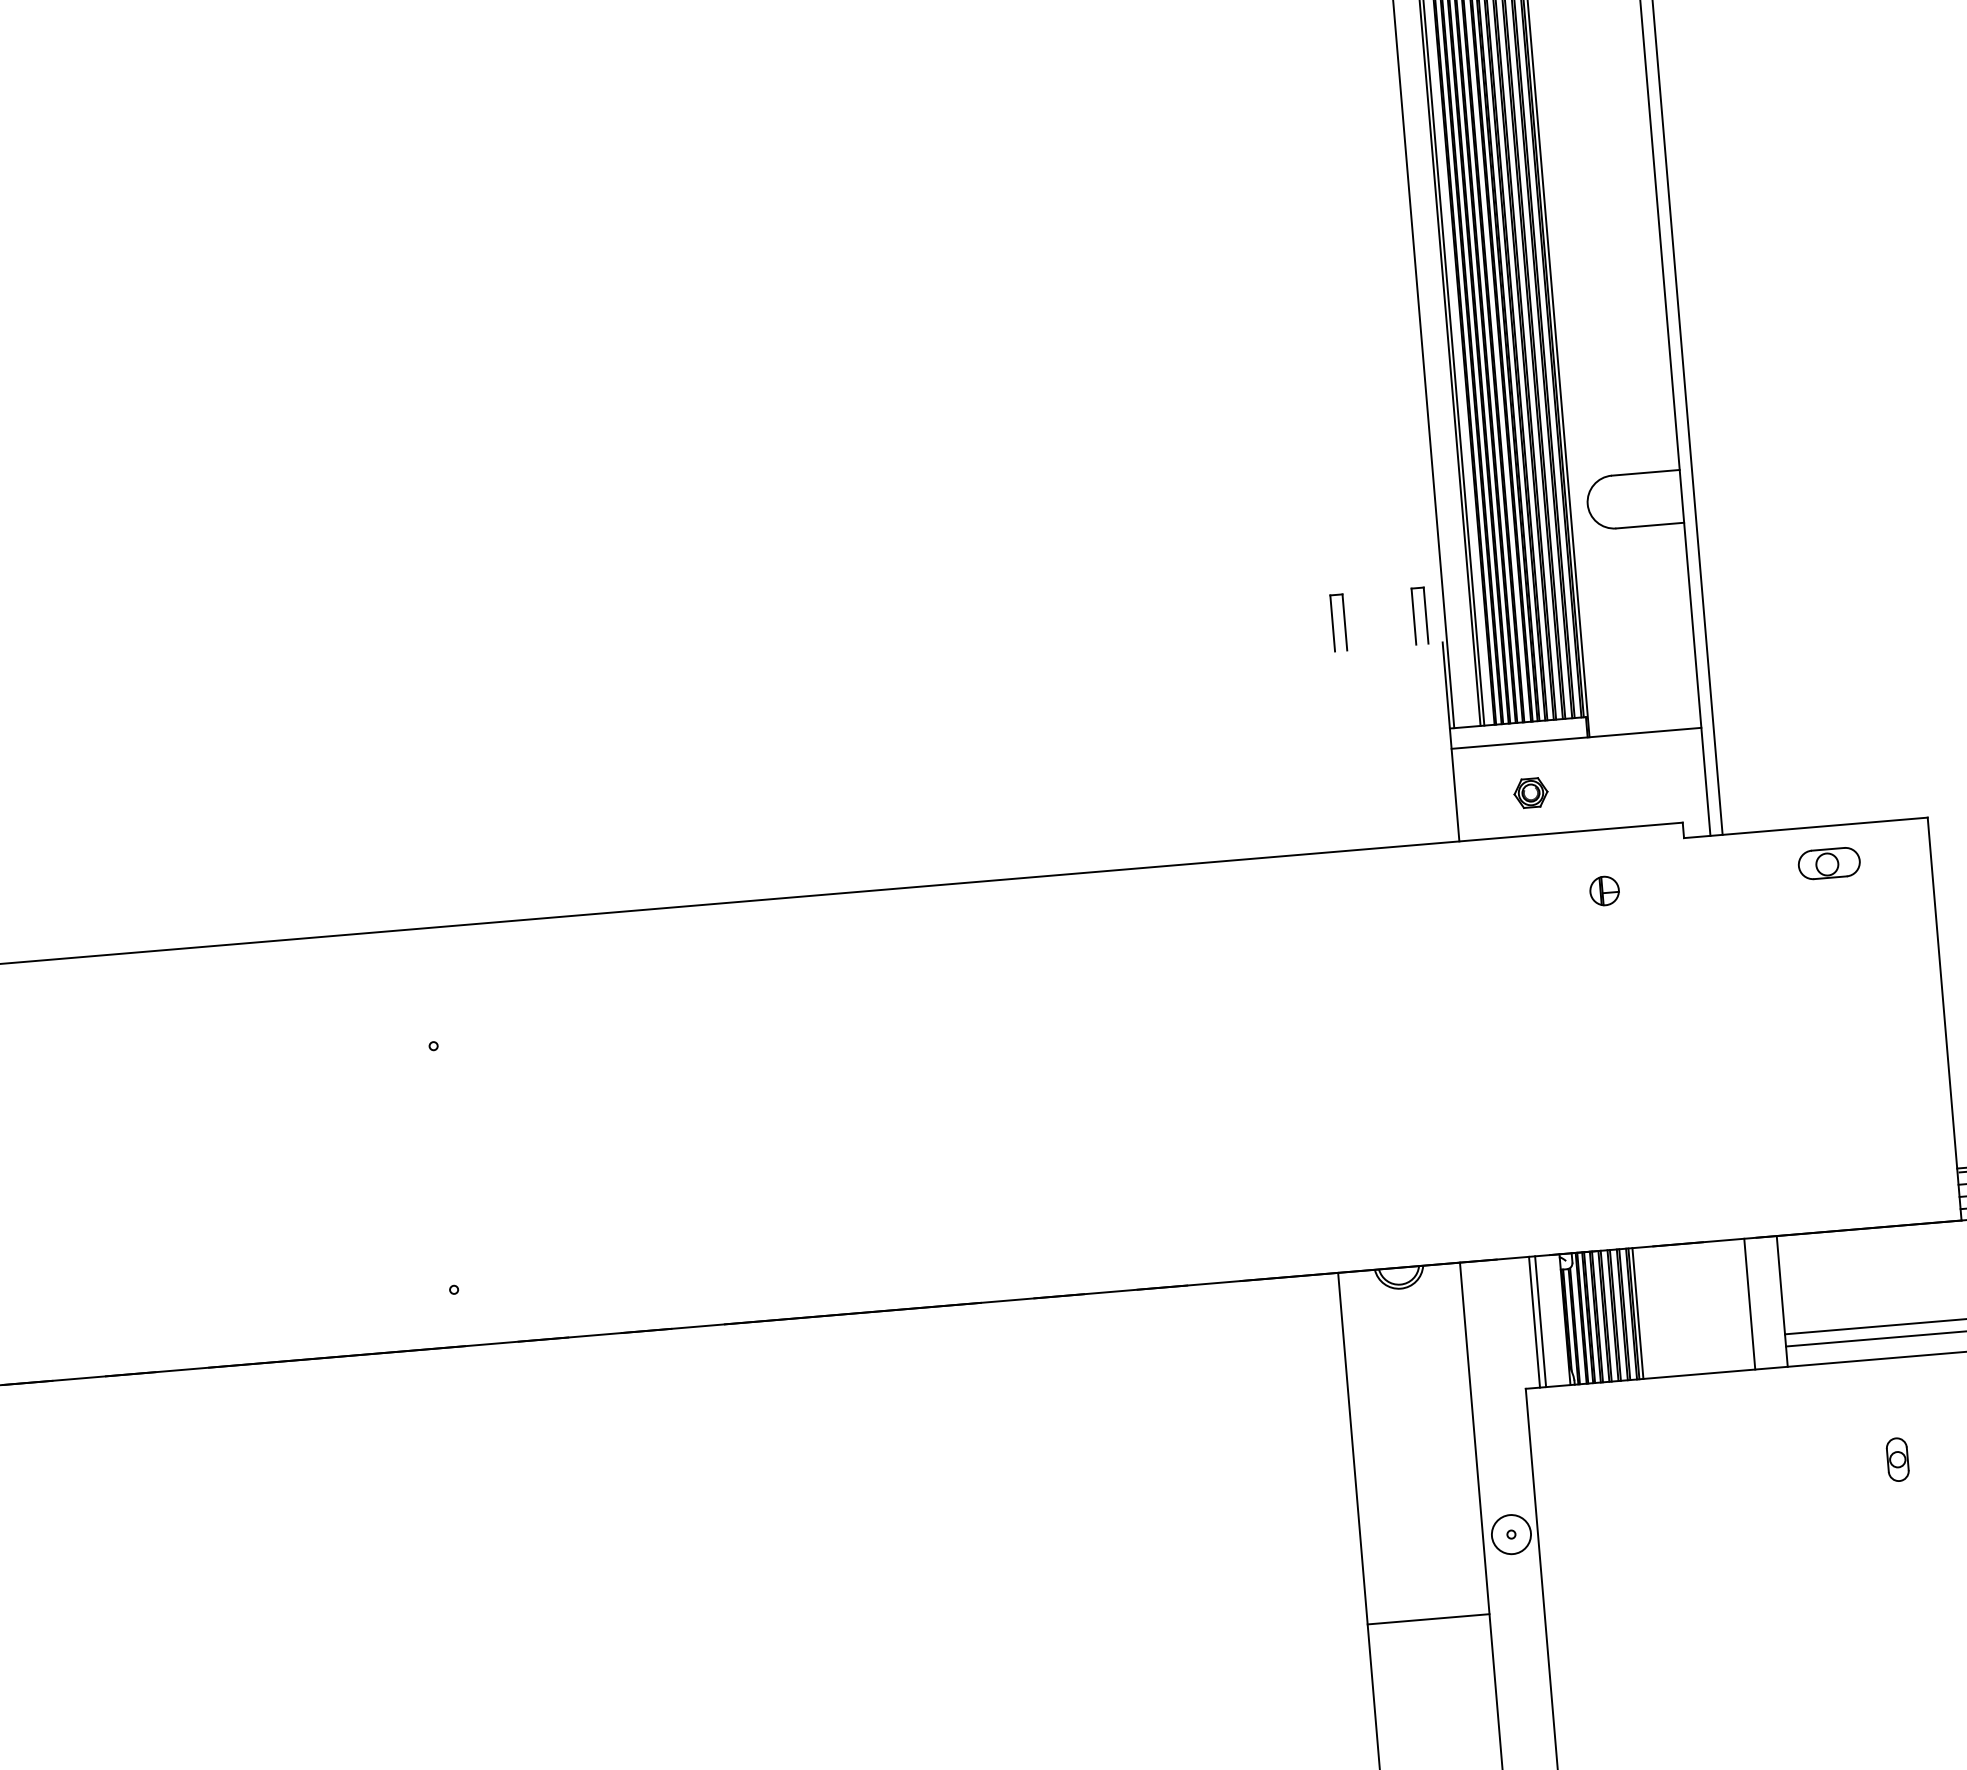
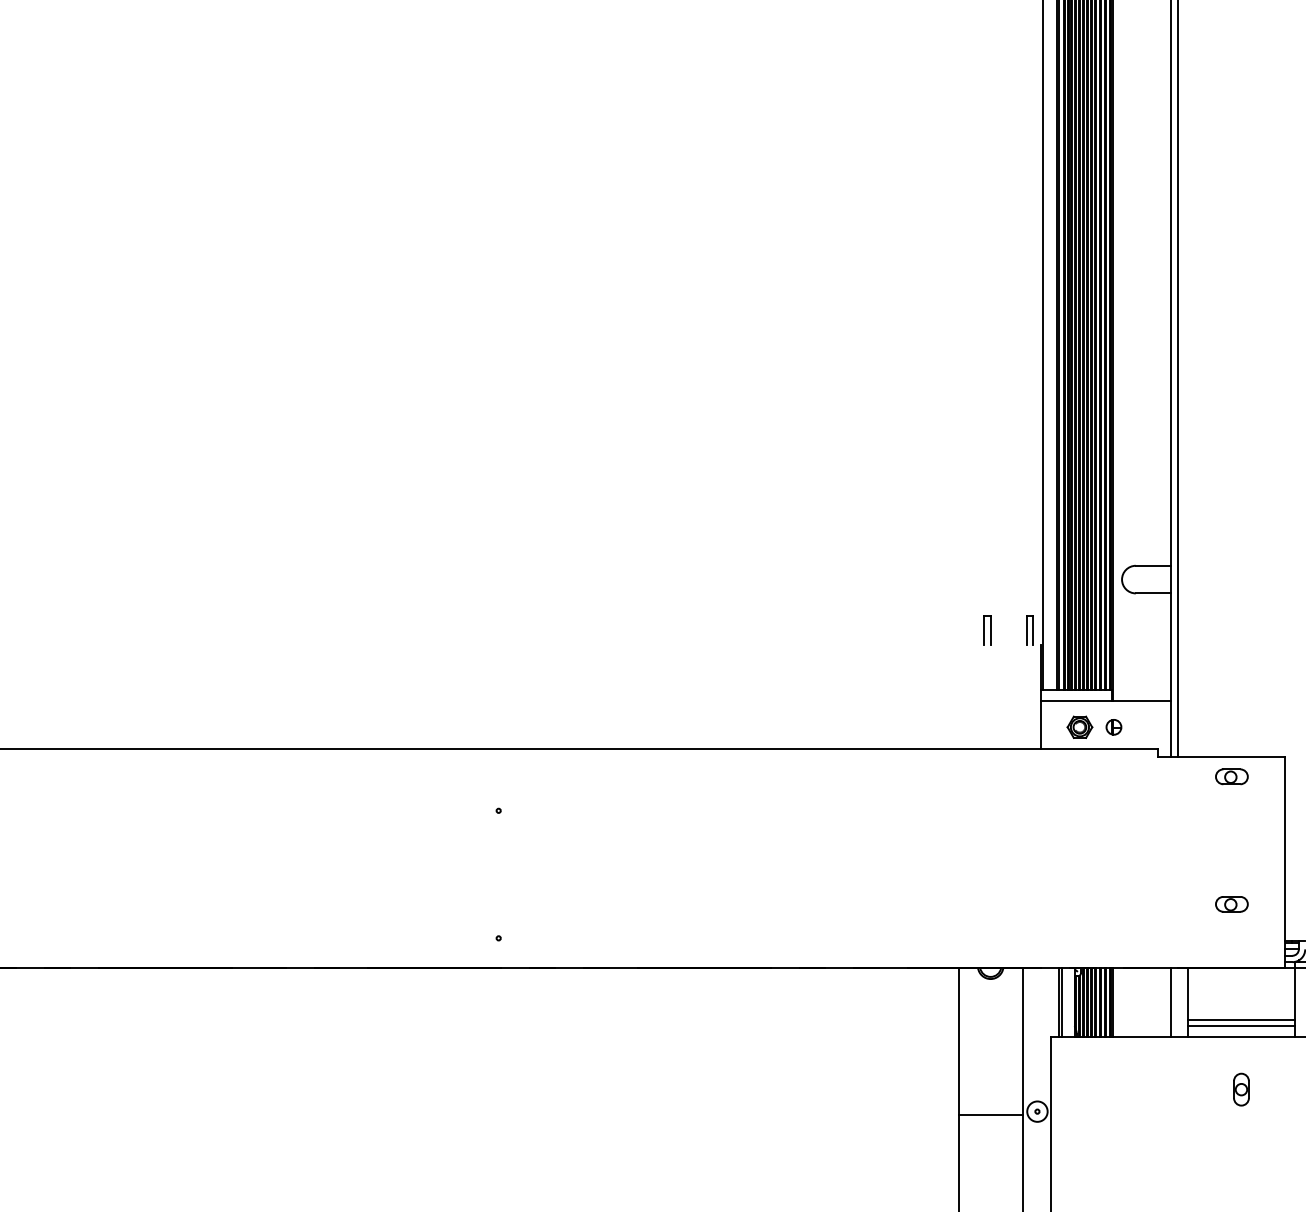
part: (1529, 791) -> (1079, 726), size x1.43
part: (1603, 891) -> (1113, 727), moved
part: (1849, 1107) -> (1231, 904), added
part: (1897, 1459) -> (1241, 1089), size x1.43
line: (1428, 1620) -> (990, 1115), moved

